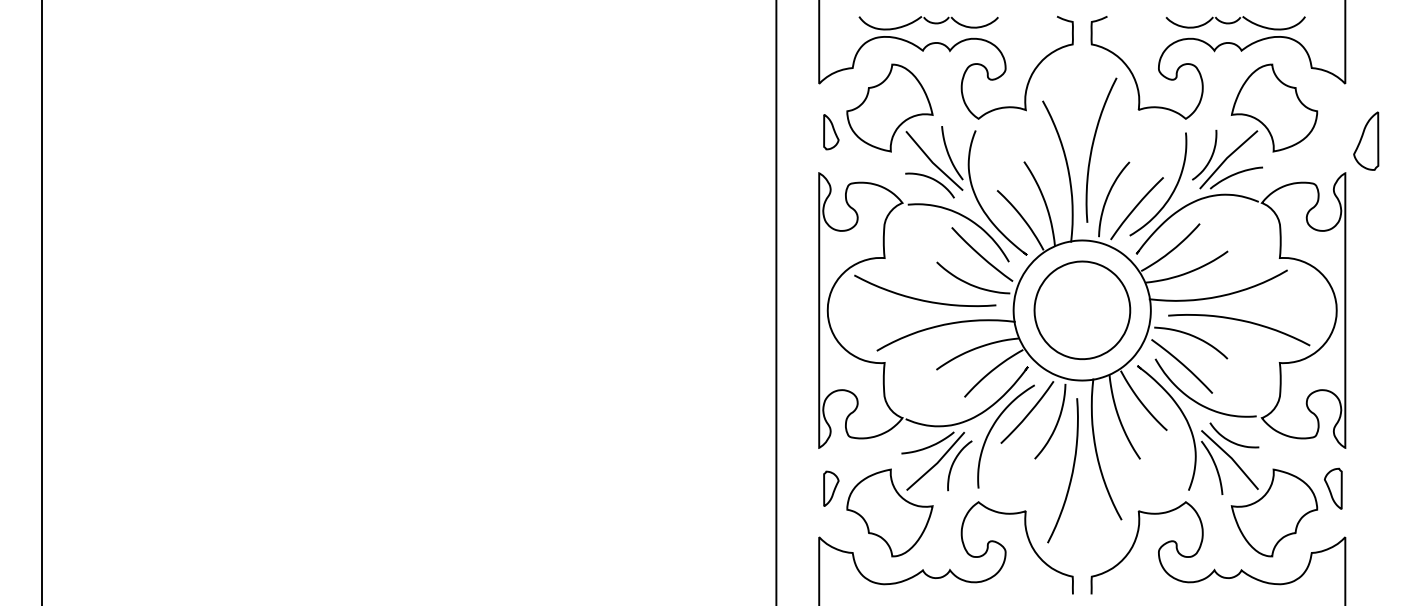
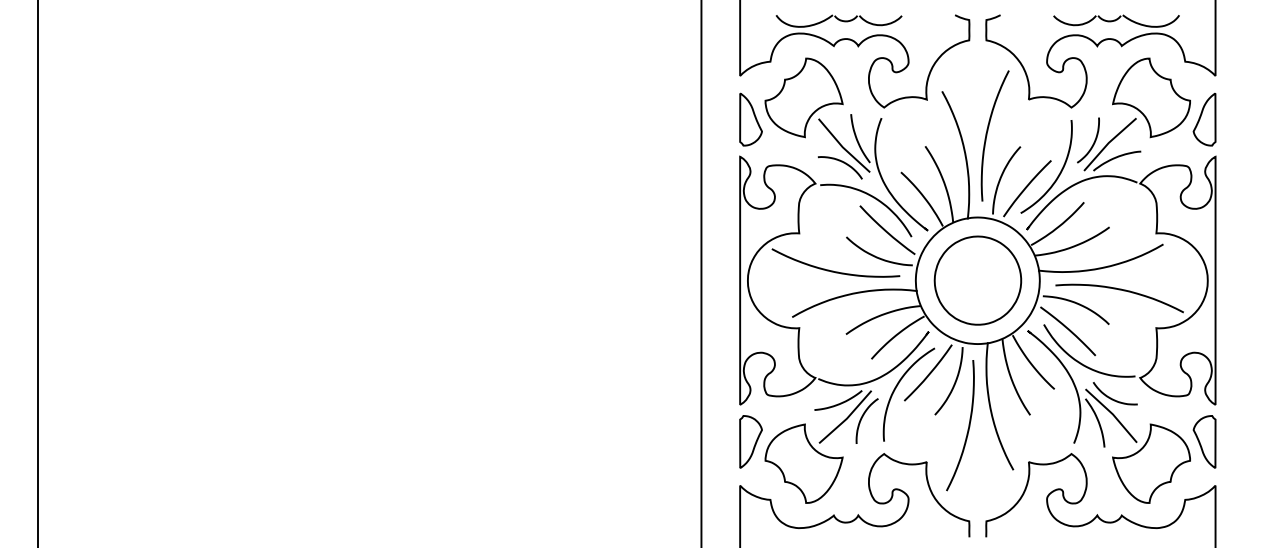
part: (831, 131) -> (751, 119), size x1.67
part: (1366, 140) -> (1204, 119), moved
part: (831, 488) -> (751, 441), size x1.67
part: (1333, 488) -> (1204, 441), size x1.43

